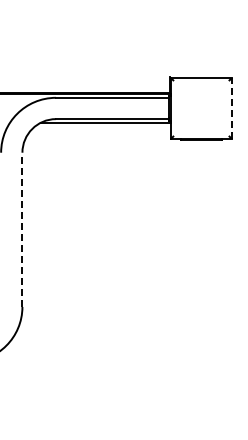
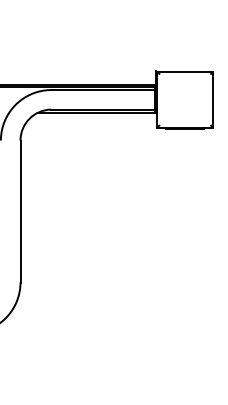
line: (231, 107) -> (212, 98), dashed -> solid
line: (22, 229) -> (20, 211), dashed -> solid

